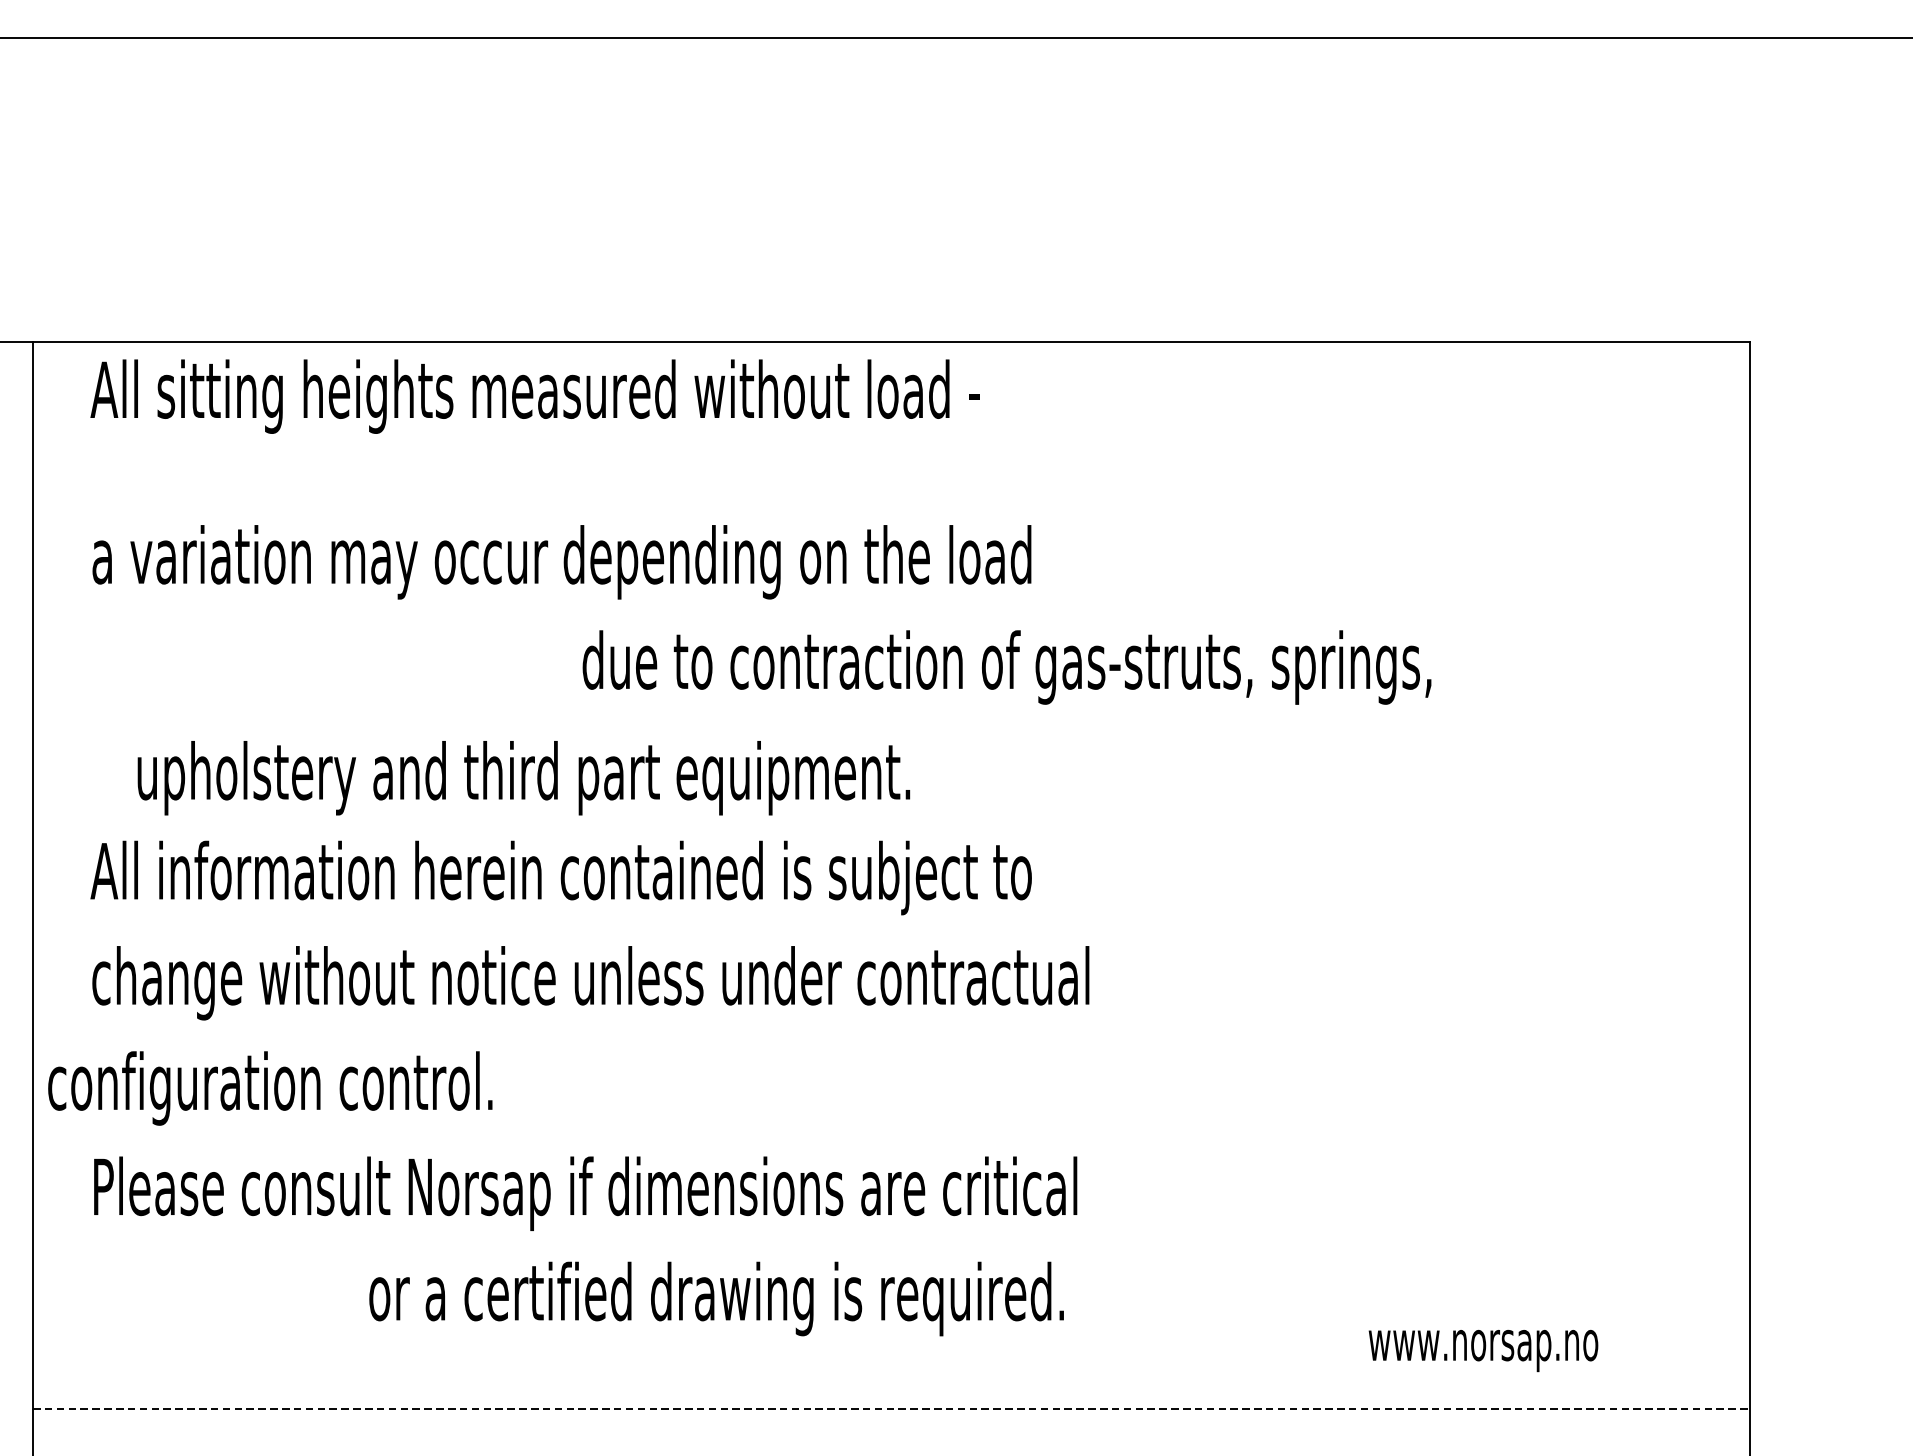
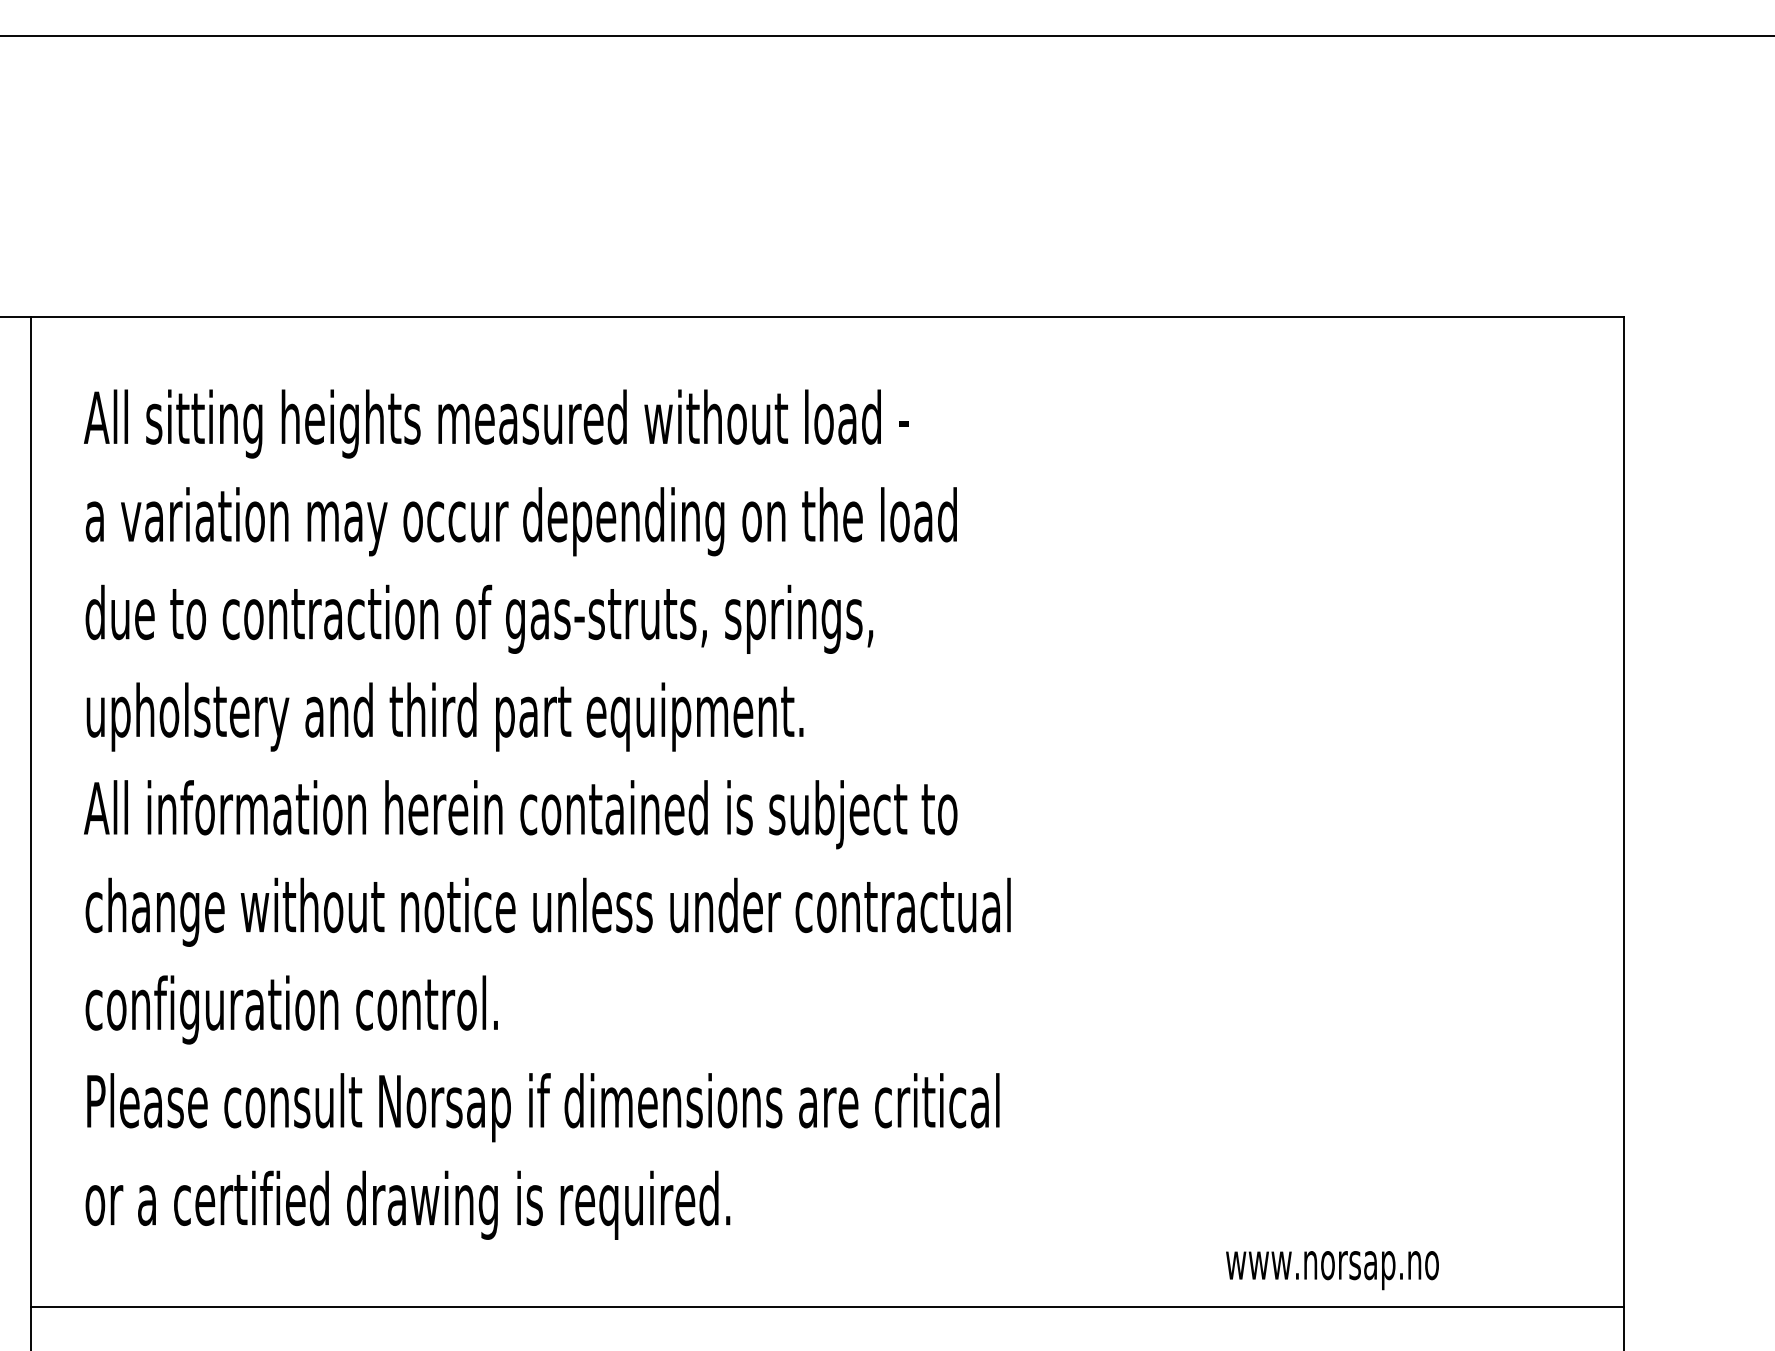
text: (535, 396) -> (496, 423), moved
text: (1007, 666) -> (479, 618), moved
text: (523, 777) -> (444, 716), moved
text: (270, 1087) -> (291, 1009), moved
text: (716, 1298) -> (407, 1204), moved
text: (1483, 1350) -> (1332, 1270), moved
line: (891, 1409) -> (827, 1307), dashed -> solid

